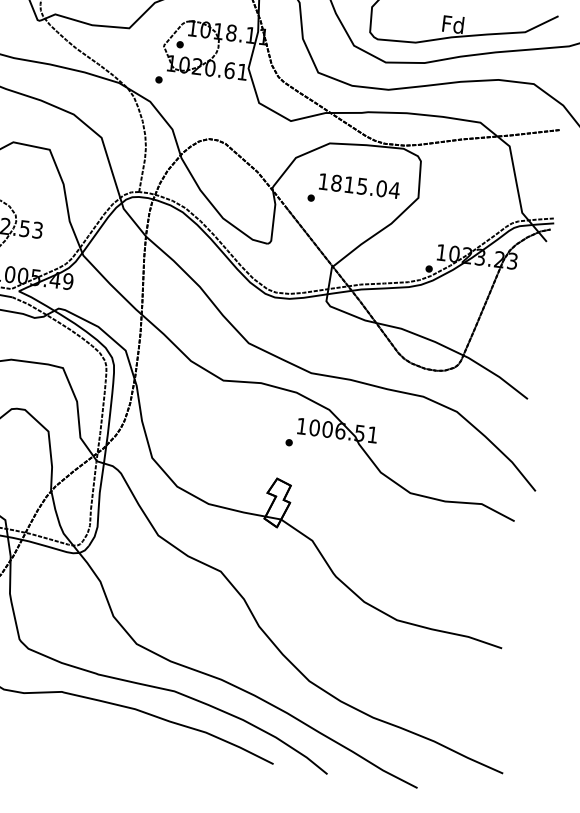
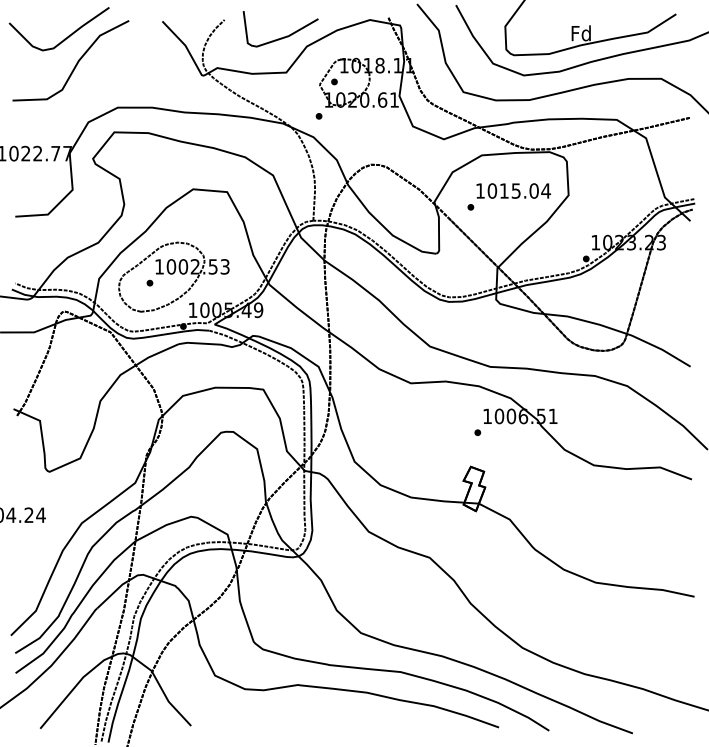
text: (336, 182) -> (492, 190), 1815.04 -> 1015.04

